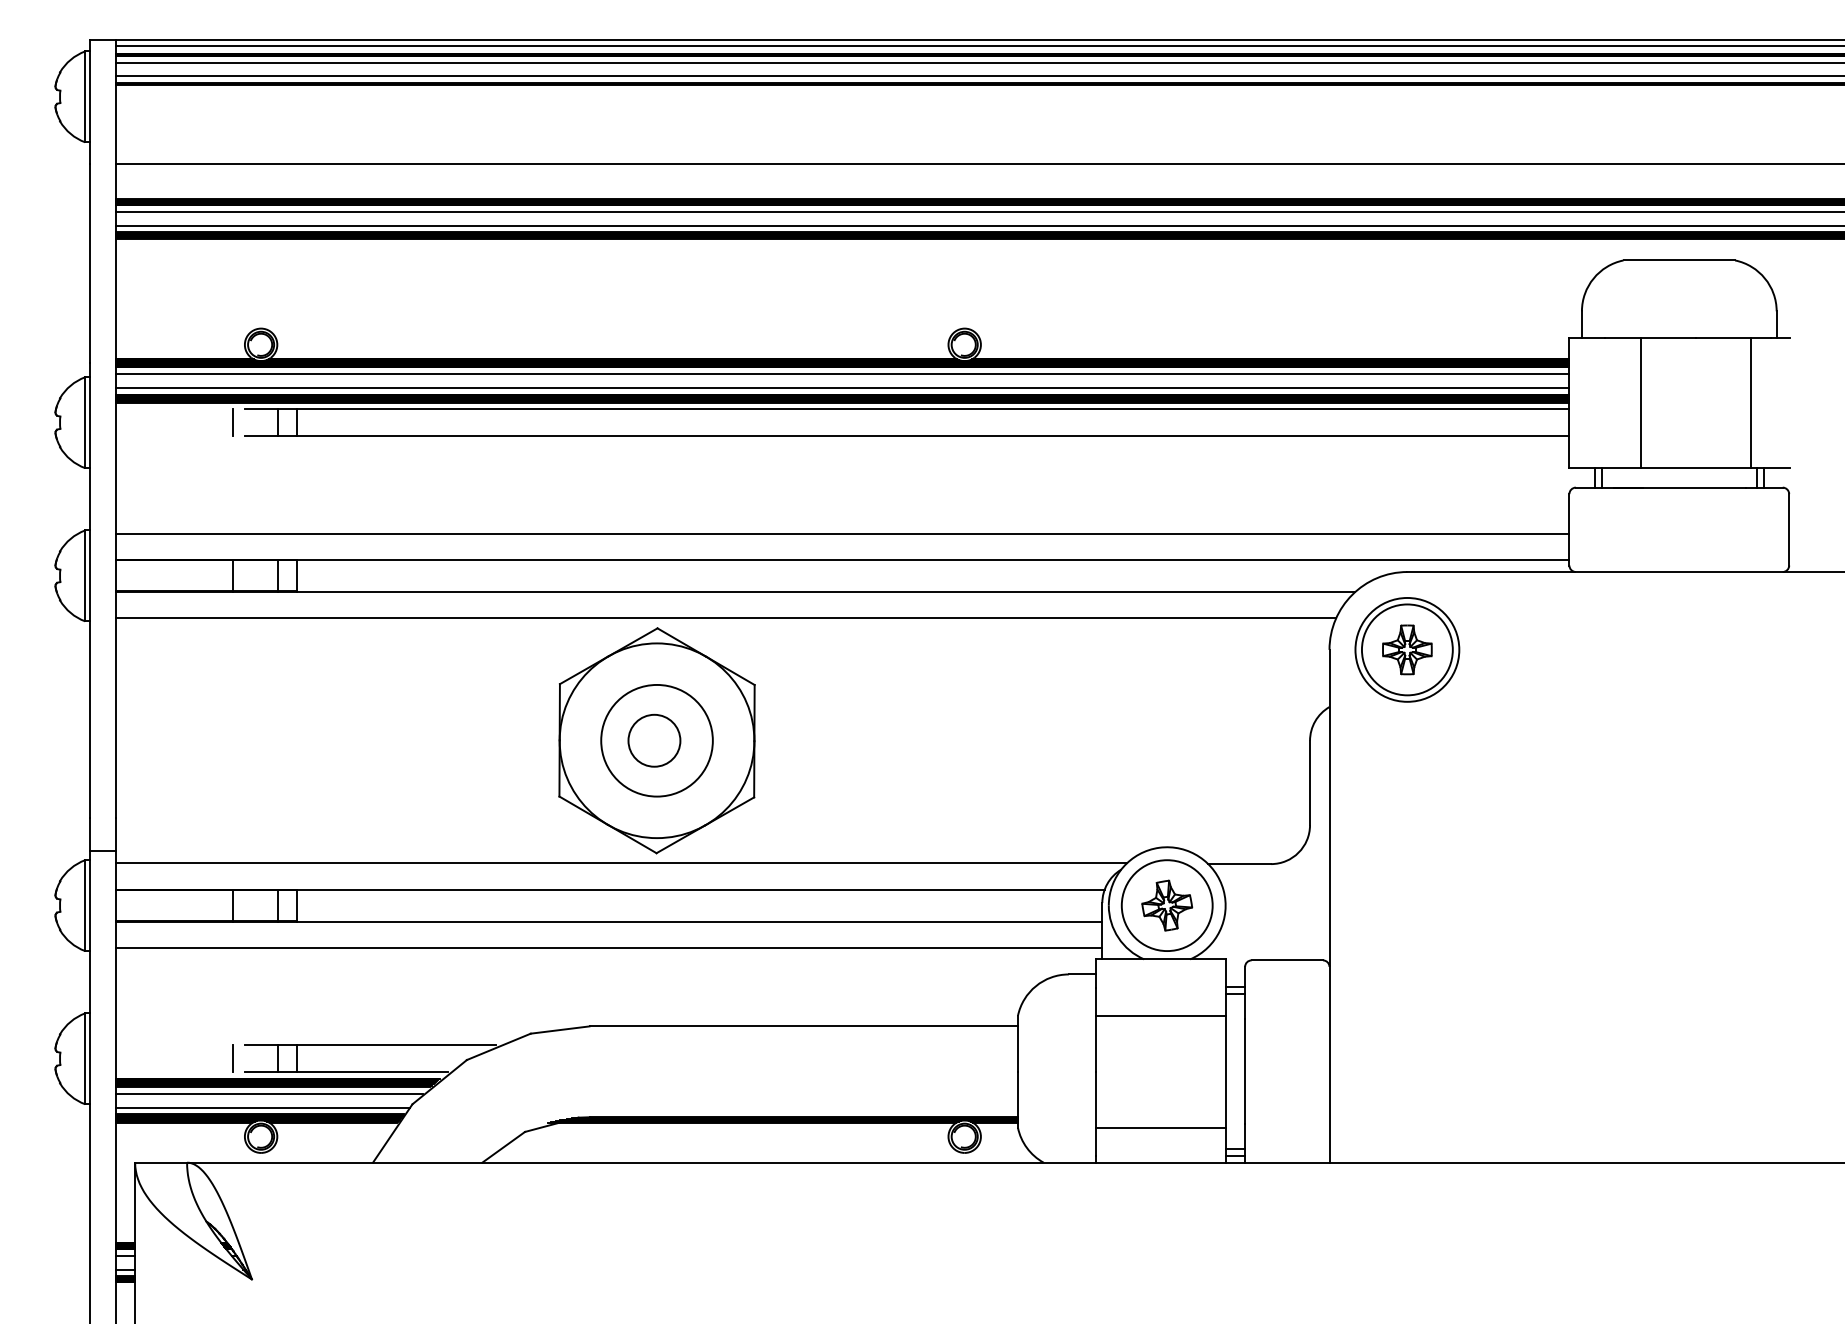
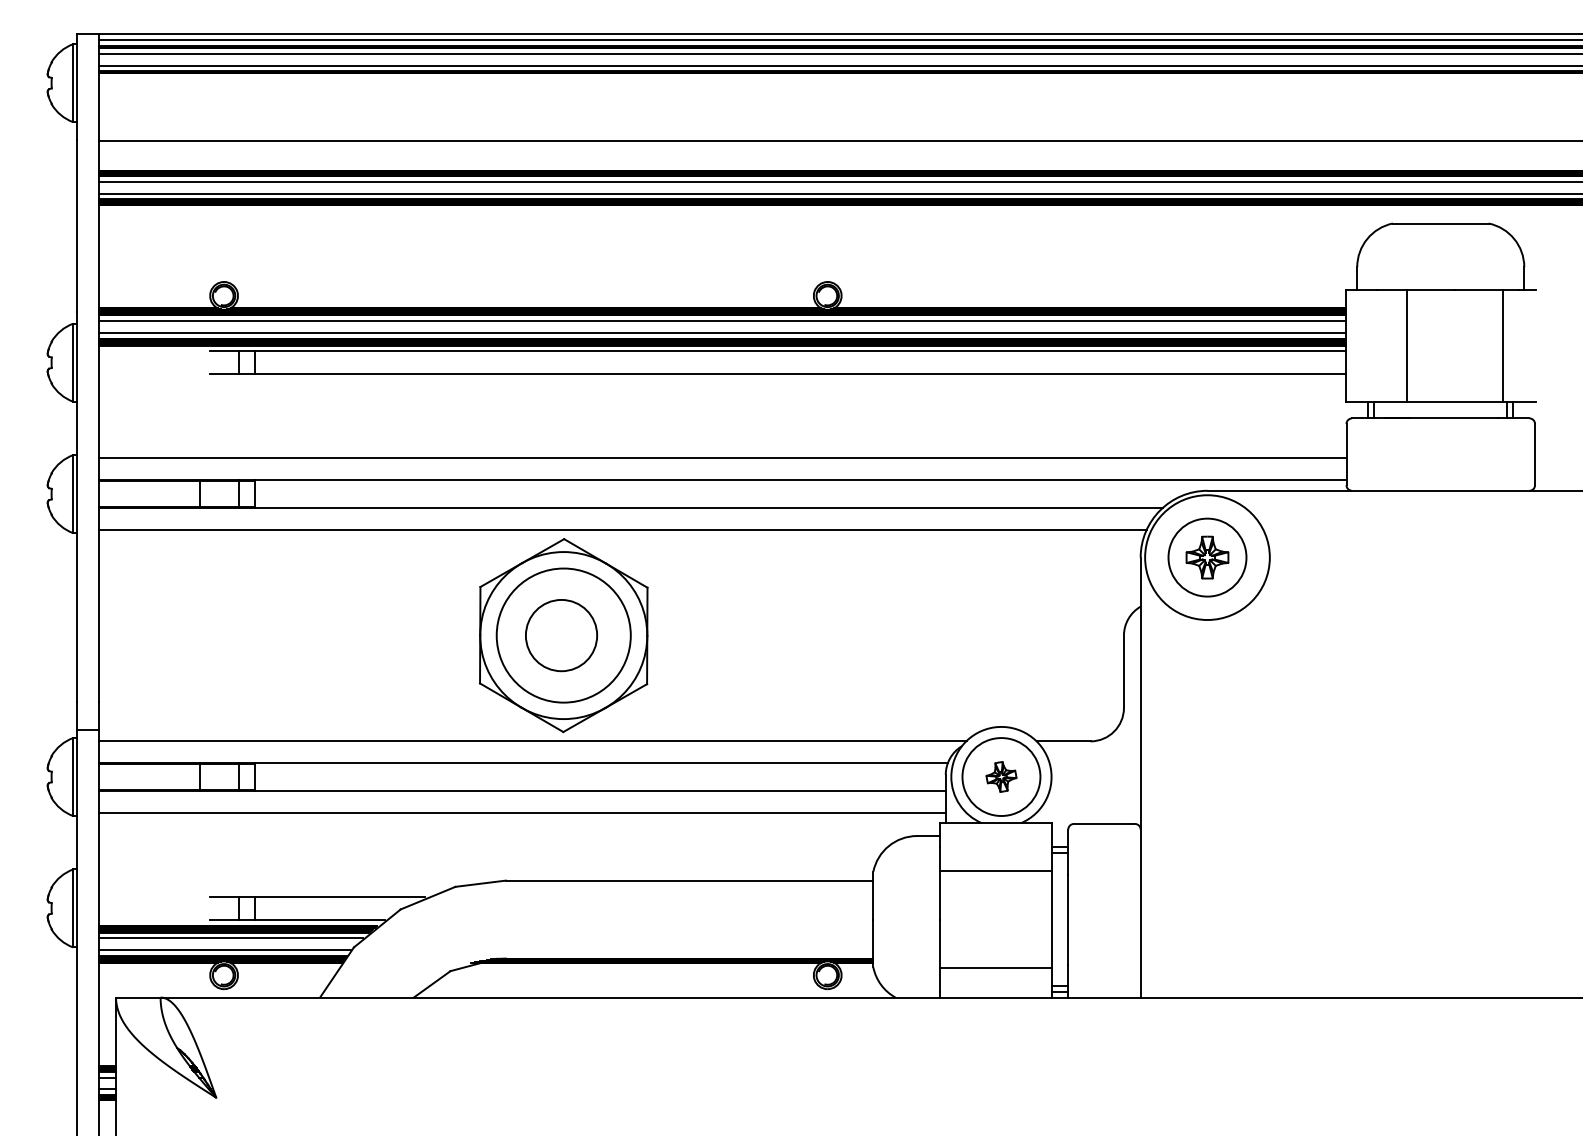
line: (232, 422) -> (199, 362), removed
circle: (1407, 649) -> (1207, 557), size x1.4
circle: (654, 740) -> (561, 635), size x1.6
circle: (656, 740) -> (563, 635), size x1.4
part: (1167, 905) -> (1001, 776), size x0.7
line: (232, 1058) -> (199, 908), removed

